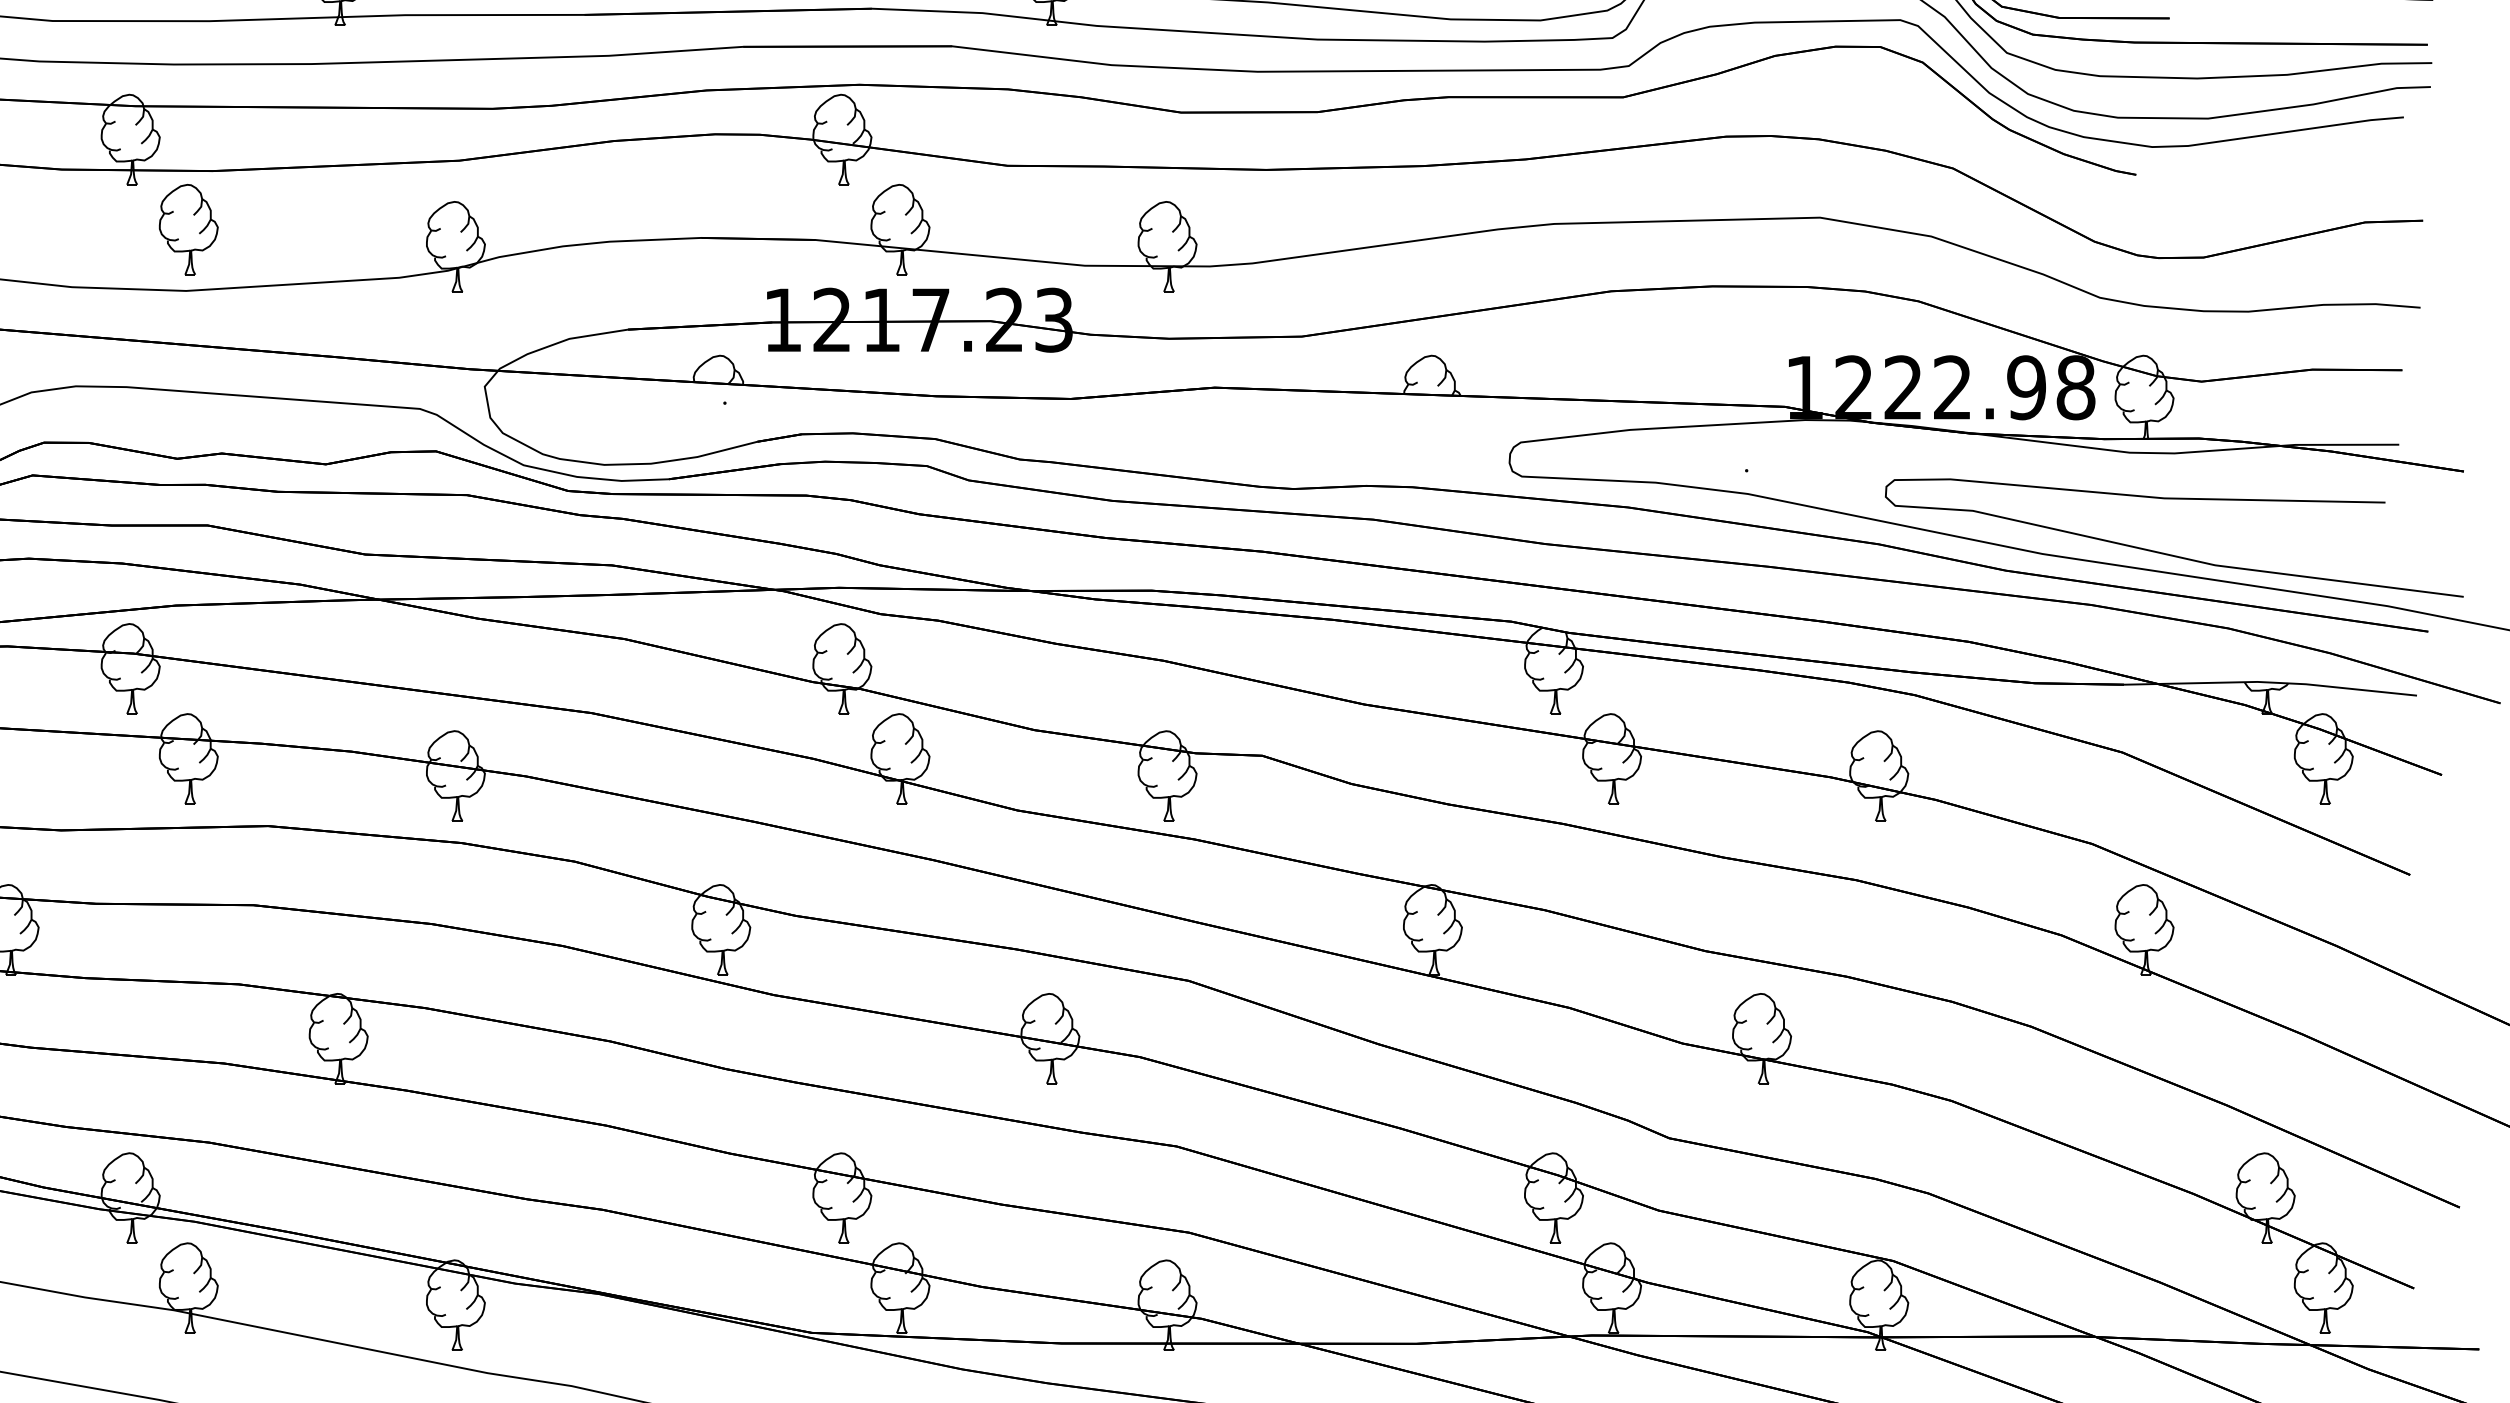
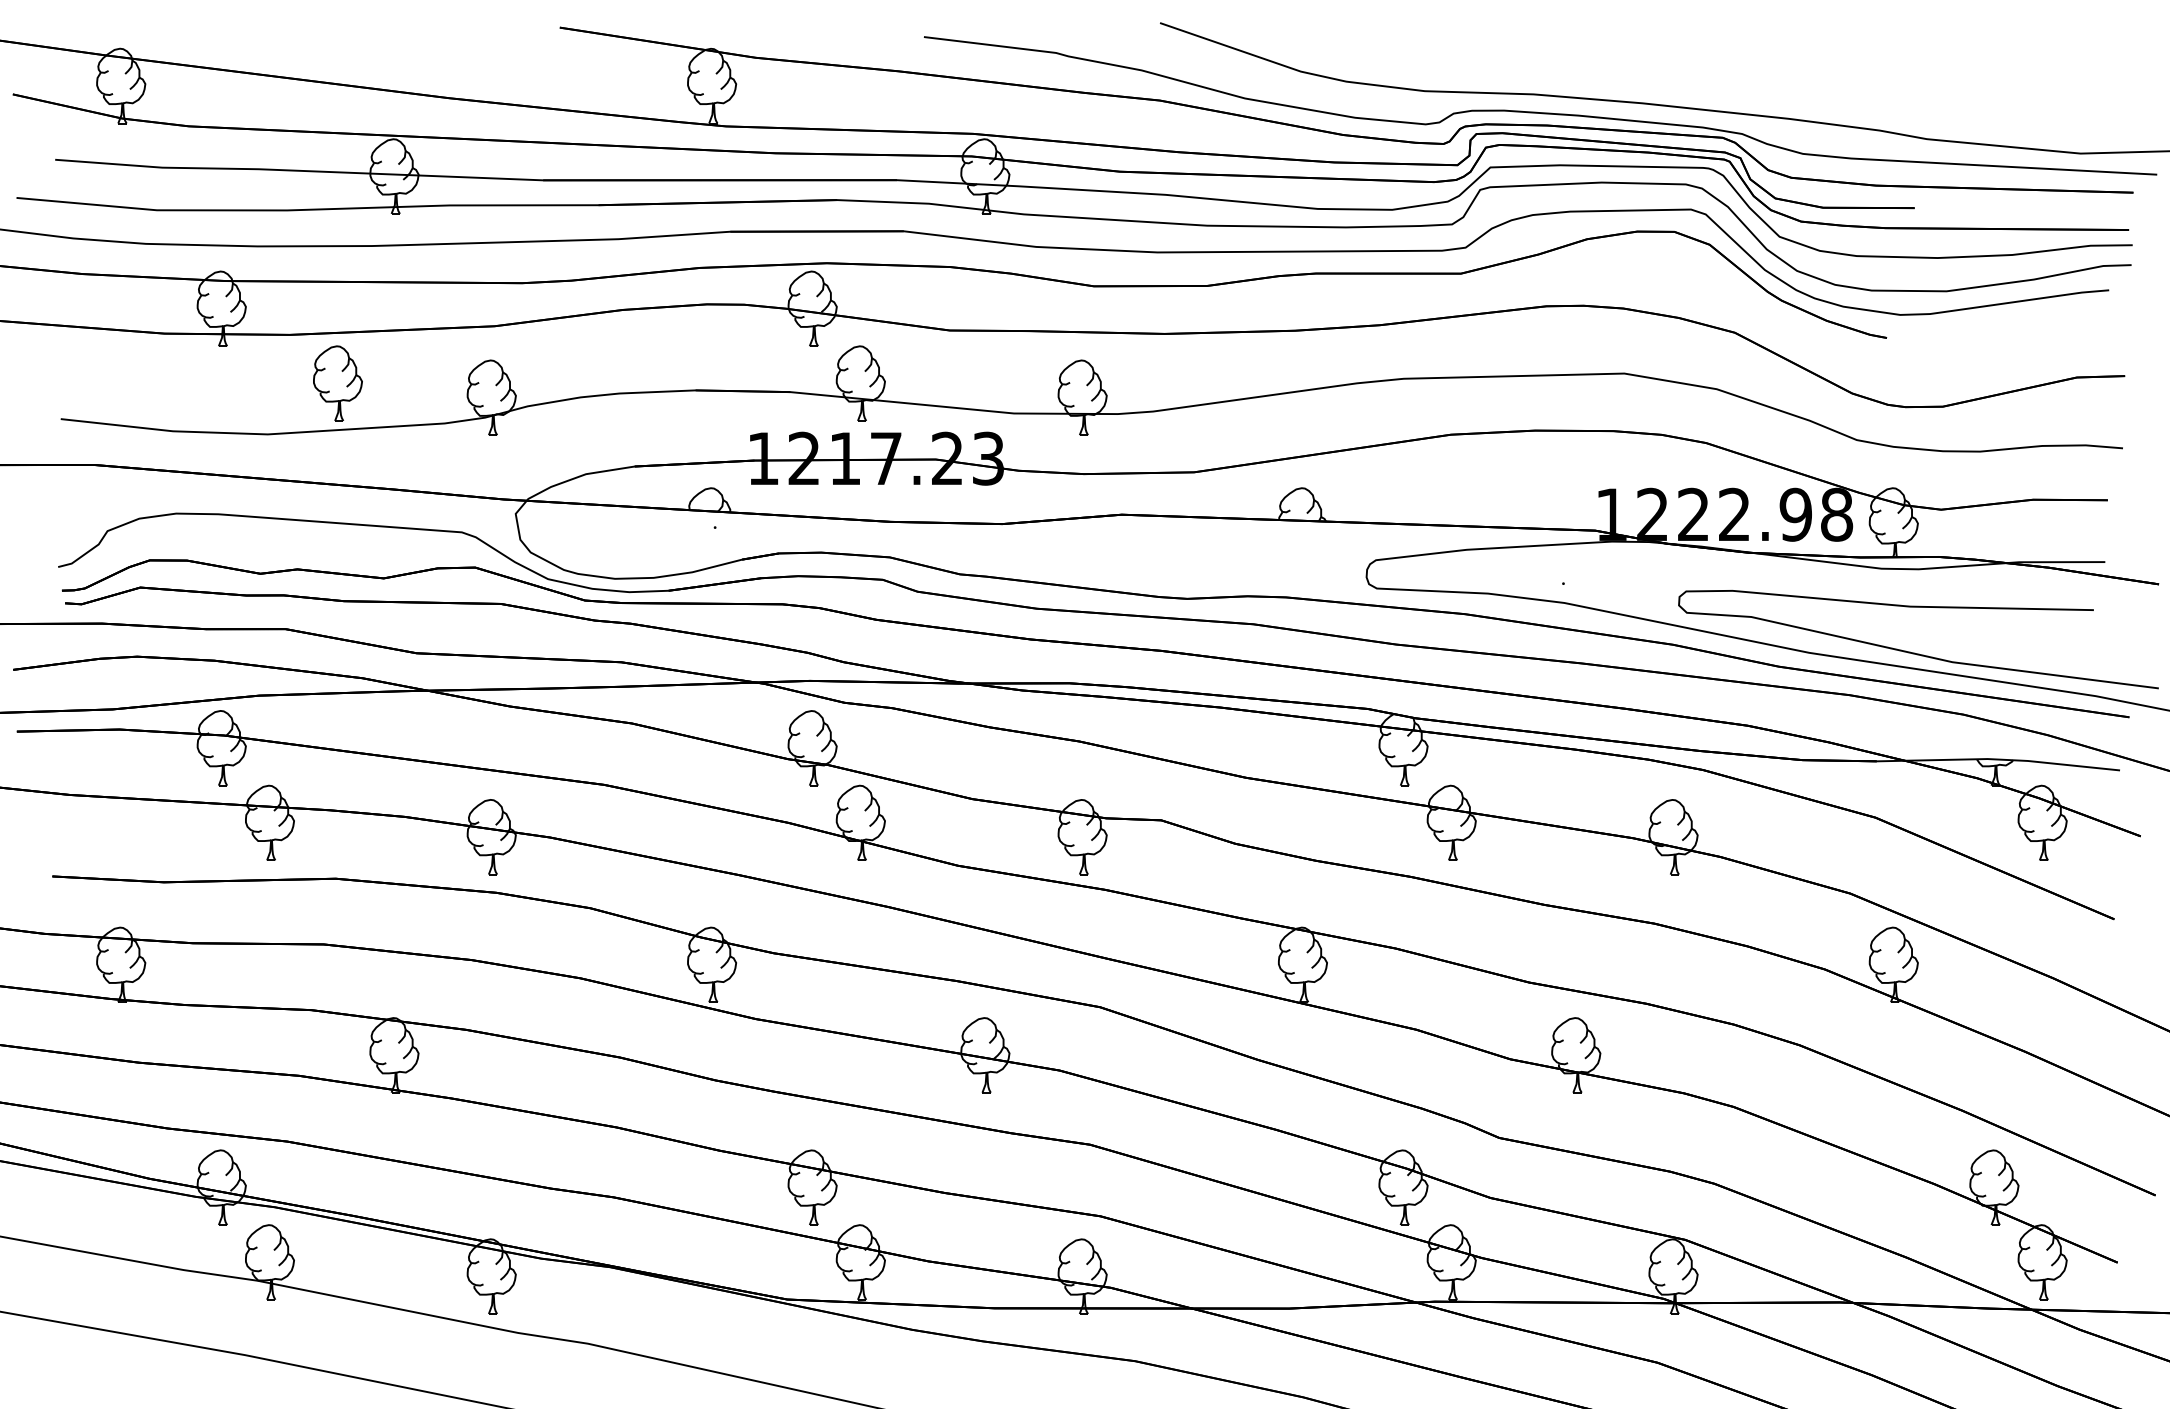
part: (188, 229) -> (337, 383), moved

